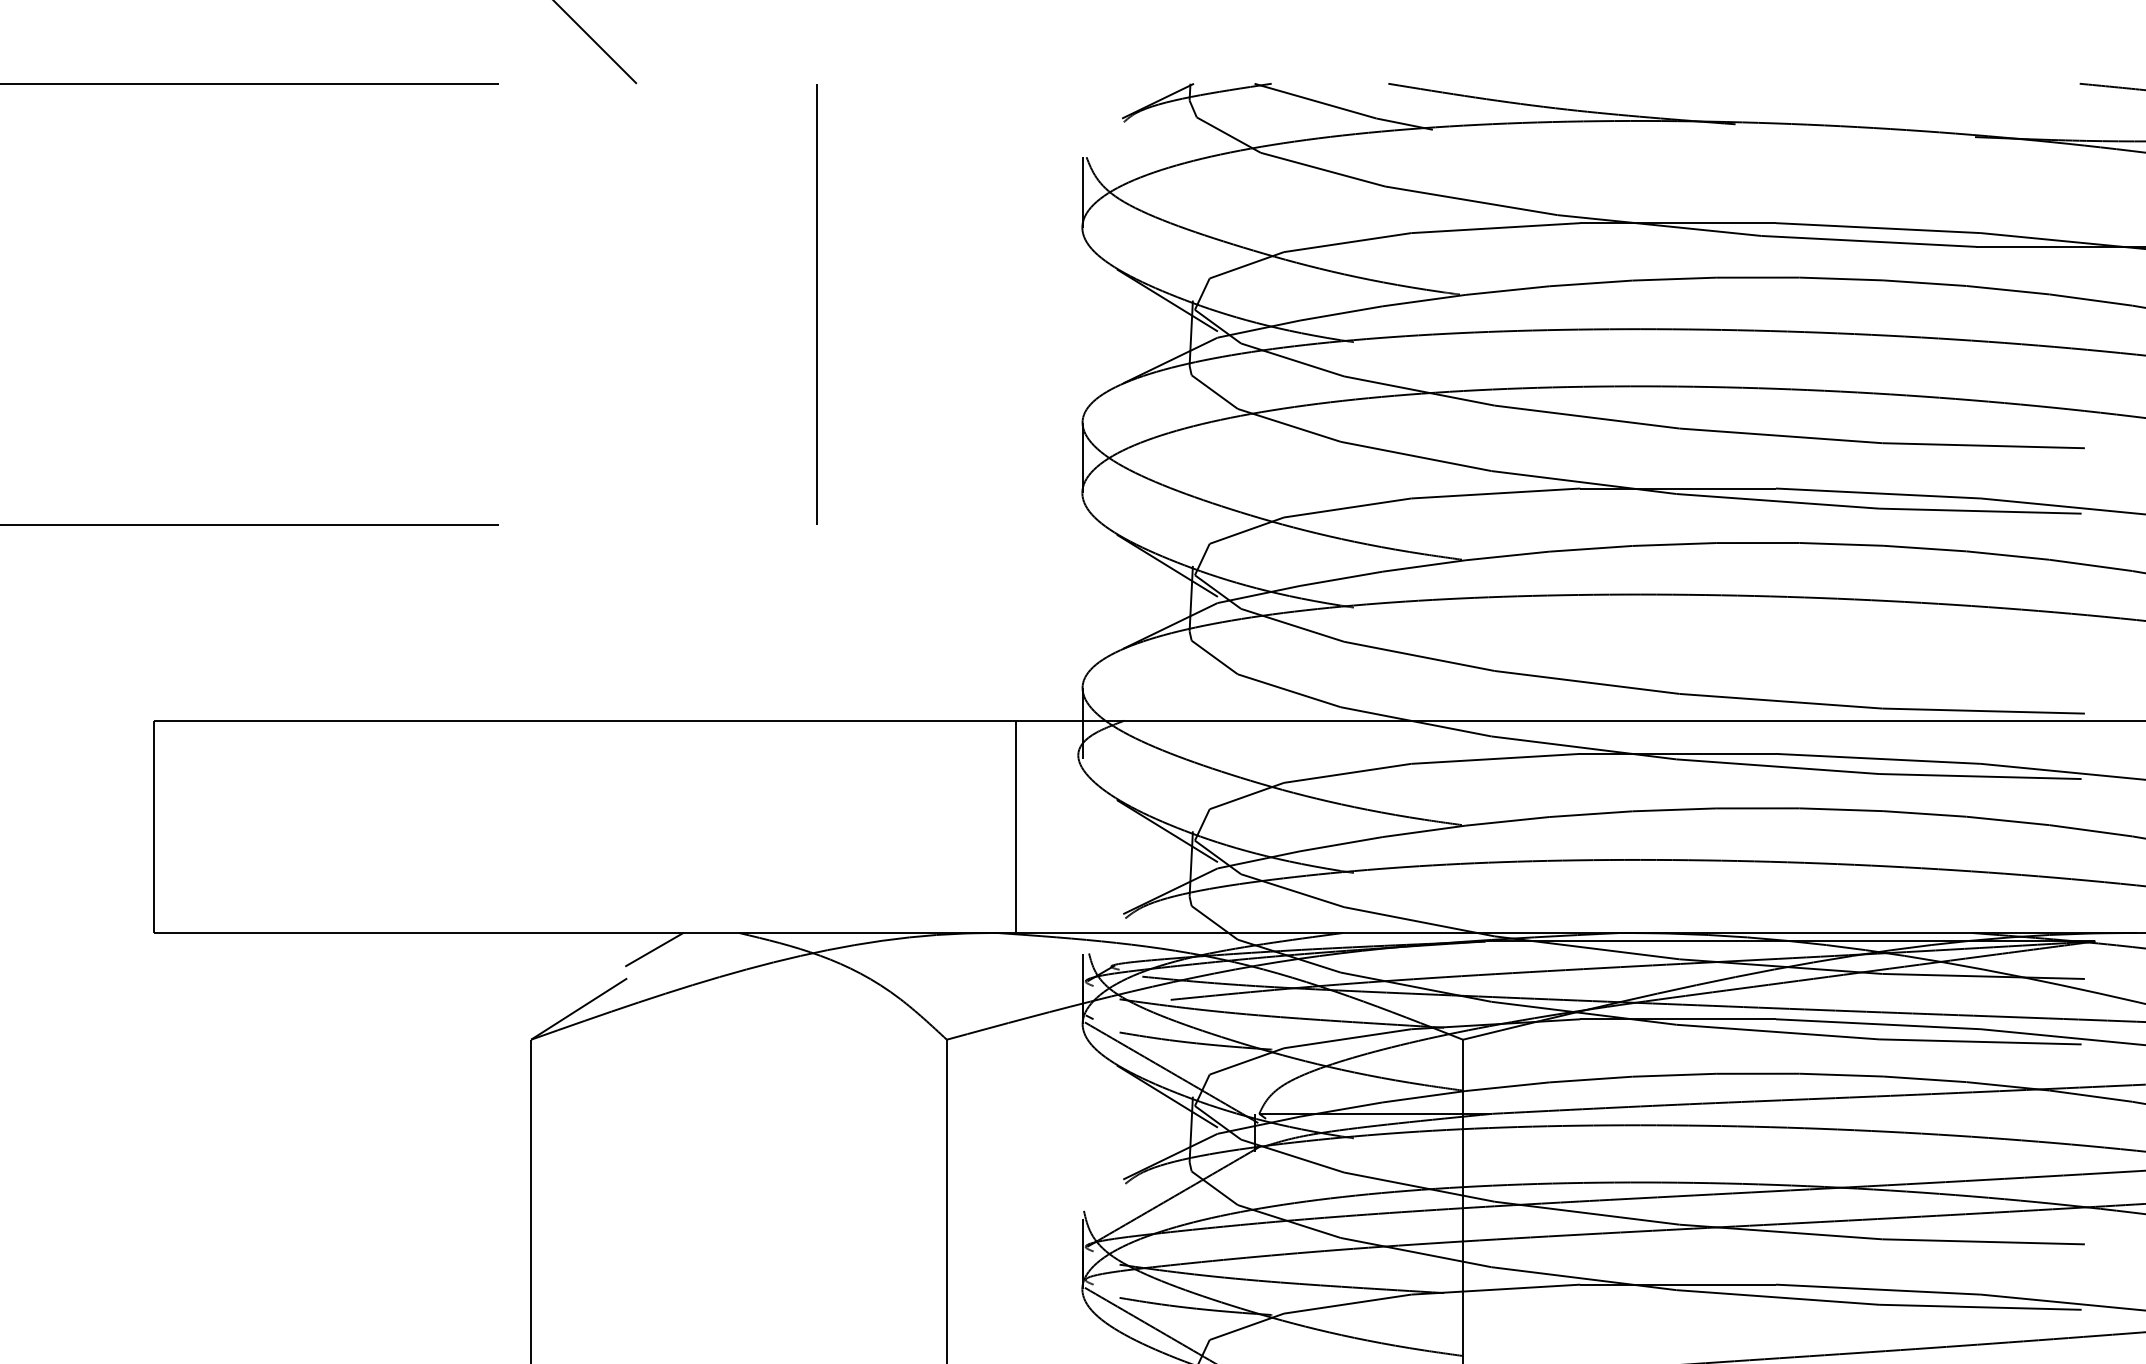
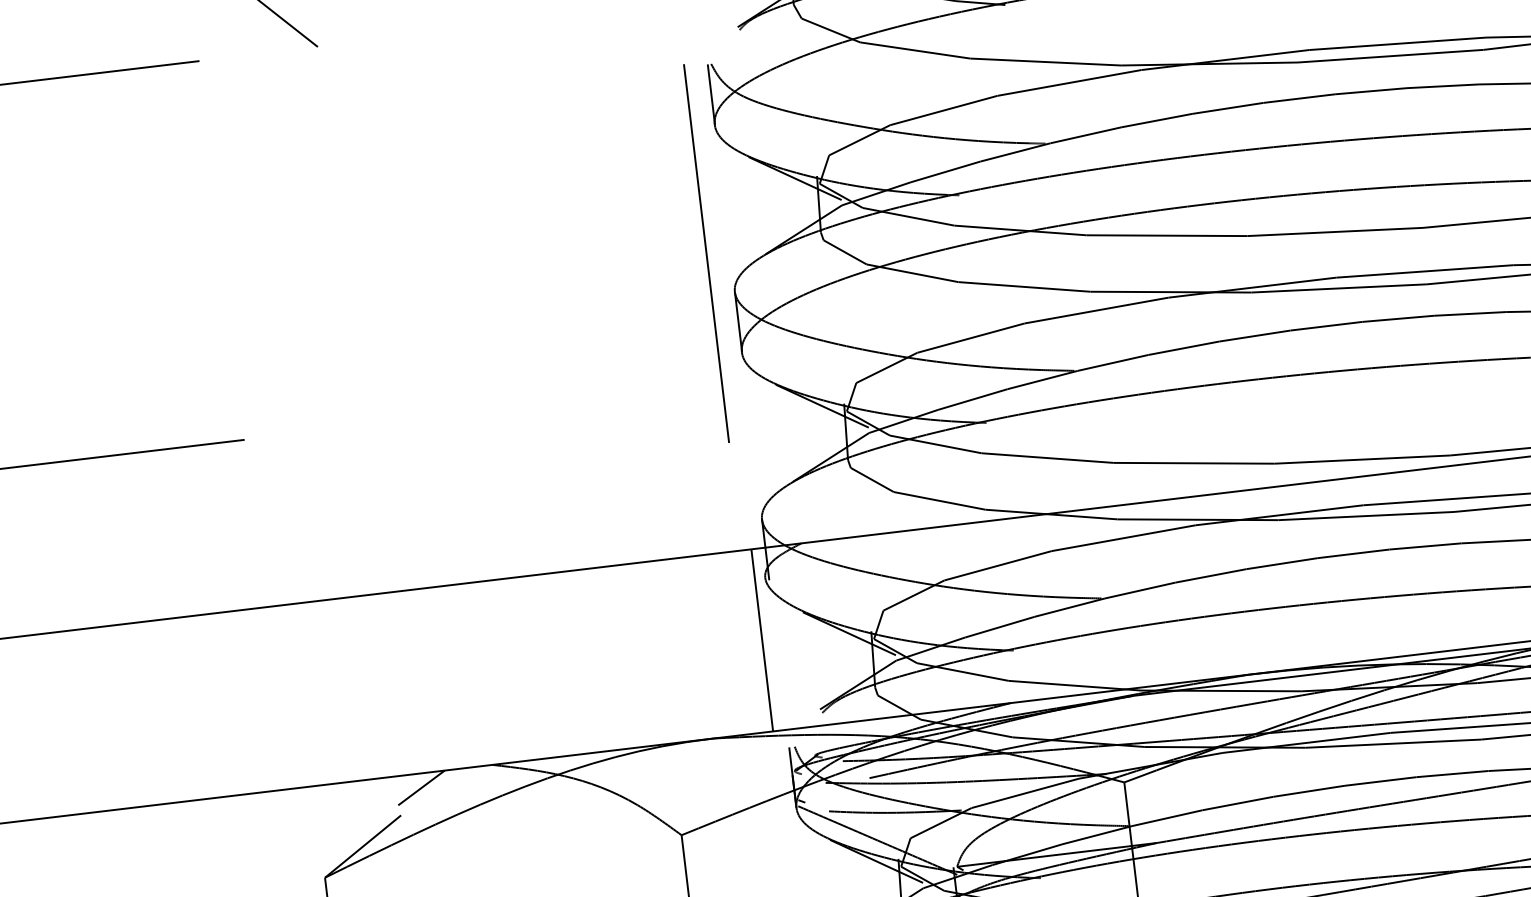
line: (816, 304) -> (705, 253), moved
line: (1016, 826) -> (762, 640), moved

